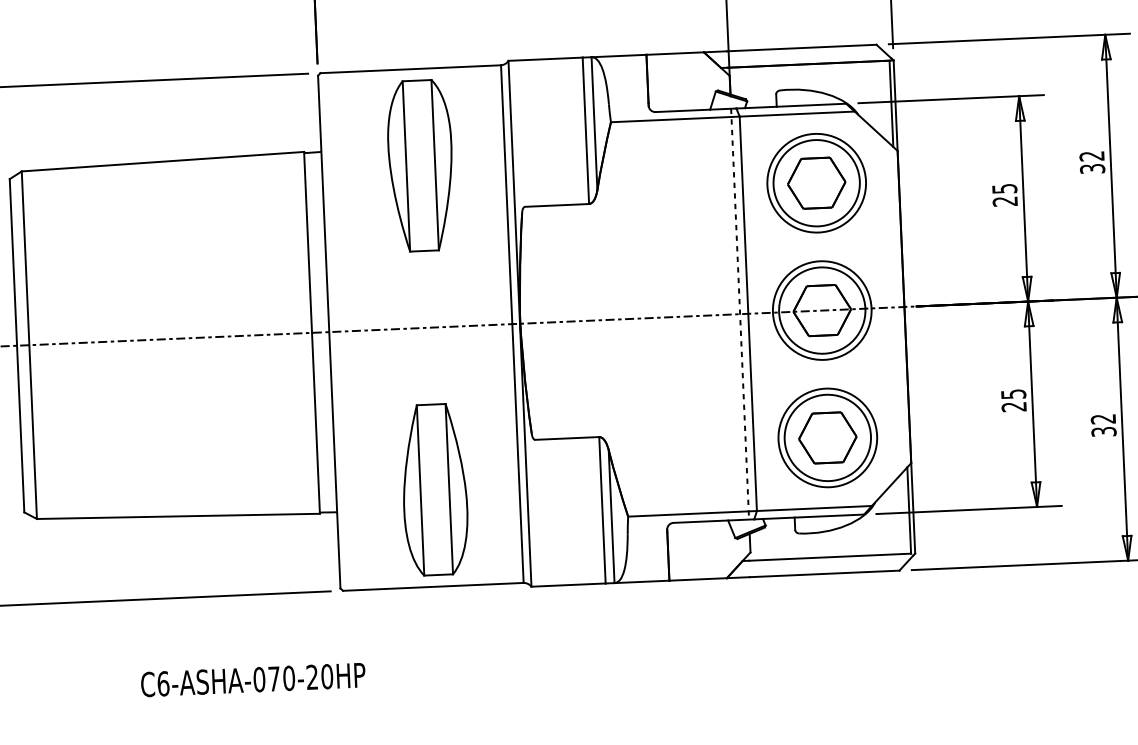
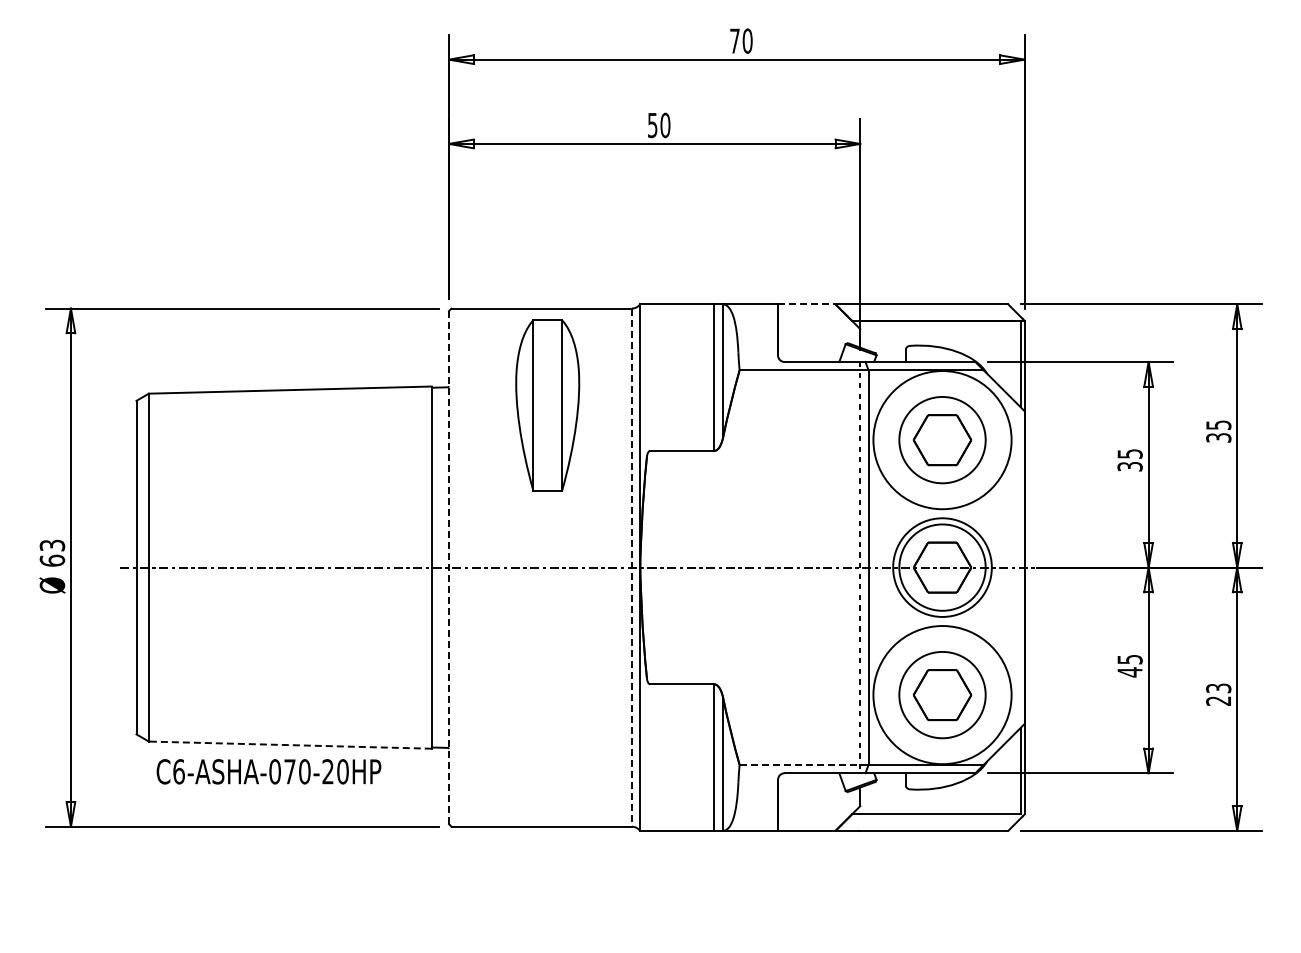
line: (674, 53) -> (806, 304), solid -> dashed
text: (1091, 155) -> (1218, 424), 32 -> 35
circle: (816, 182) -> (942, 439), size x1.4
text: (1004, 201) -> (1129, 466), 25 -> 35
line: (512, 324) -> (632, 568), solid -> dashed
line: (329, 331) -> (449, 567), solid -> dashed
text: (1013, 407) -> (1129, 672), 25 -> 45
text: (1103, 425) -> (1218, 694), 32 -> 23
circle: (827, 437) -> (942, 694), size x1.4
part: (434, 489) -> (547, 729), removed
line: (693, 514) -> (804, 765), solid -> dashed
line: (178, 516) -> (290, 745), solid -> dashed
text: (252, 679) -> (268, 771), moved

